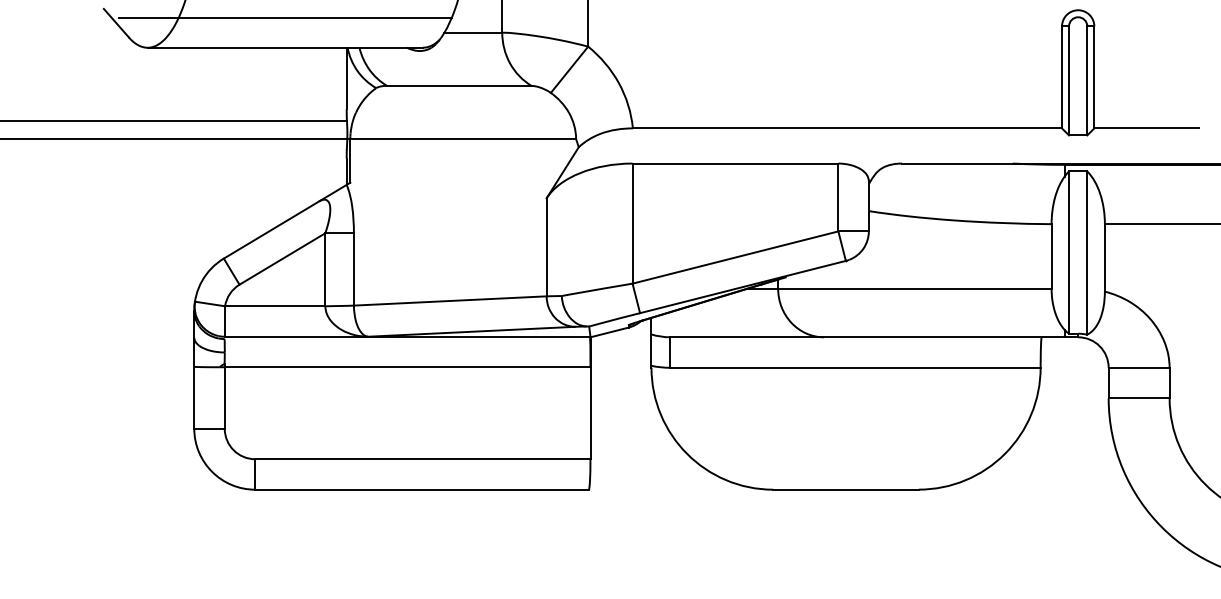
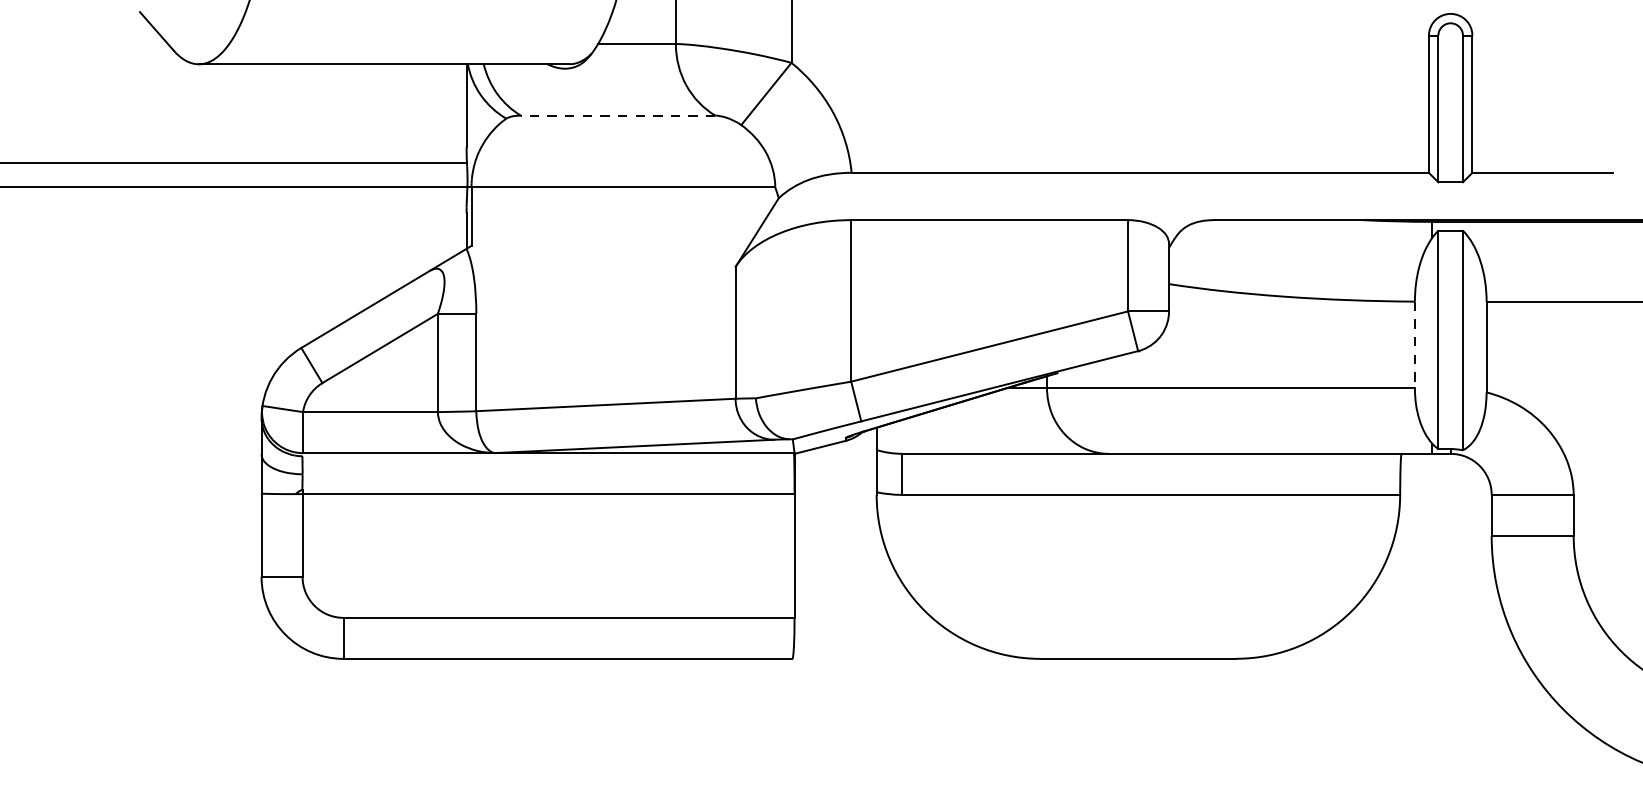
line: (285, 17) -> (384, 23), removed
line: (458, 85) -> (617, 115), solid -> dashed
line: (1051, 256) -> (1414, 345), solid -> dashed

